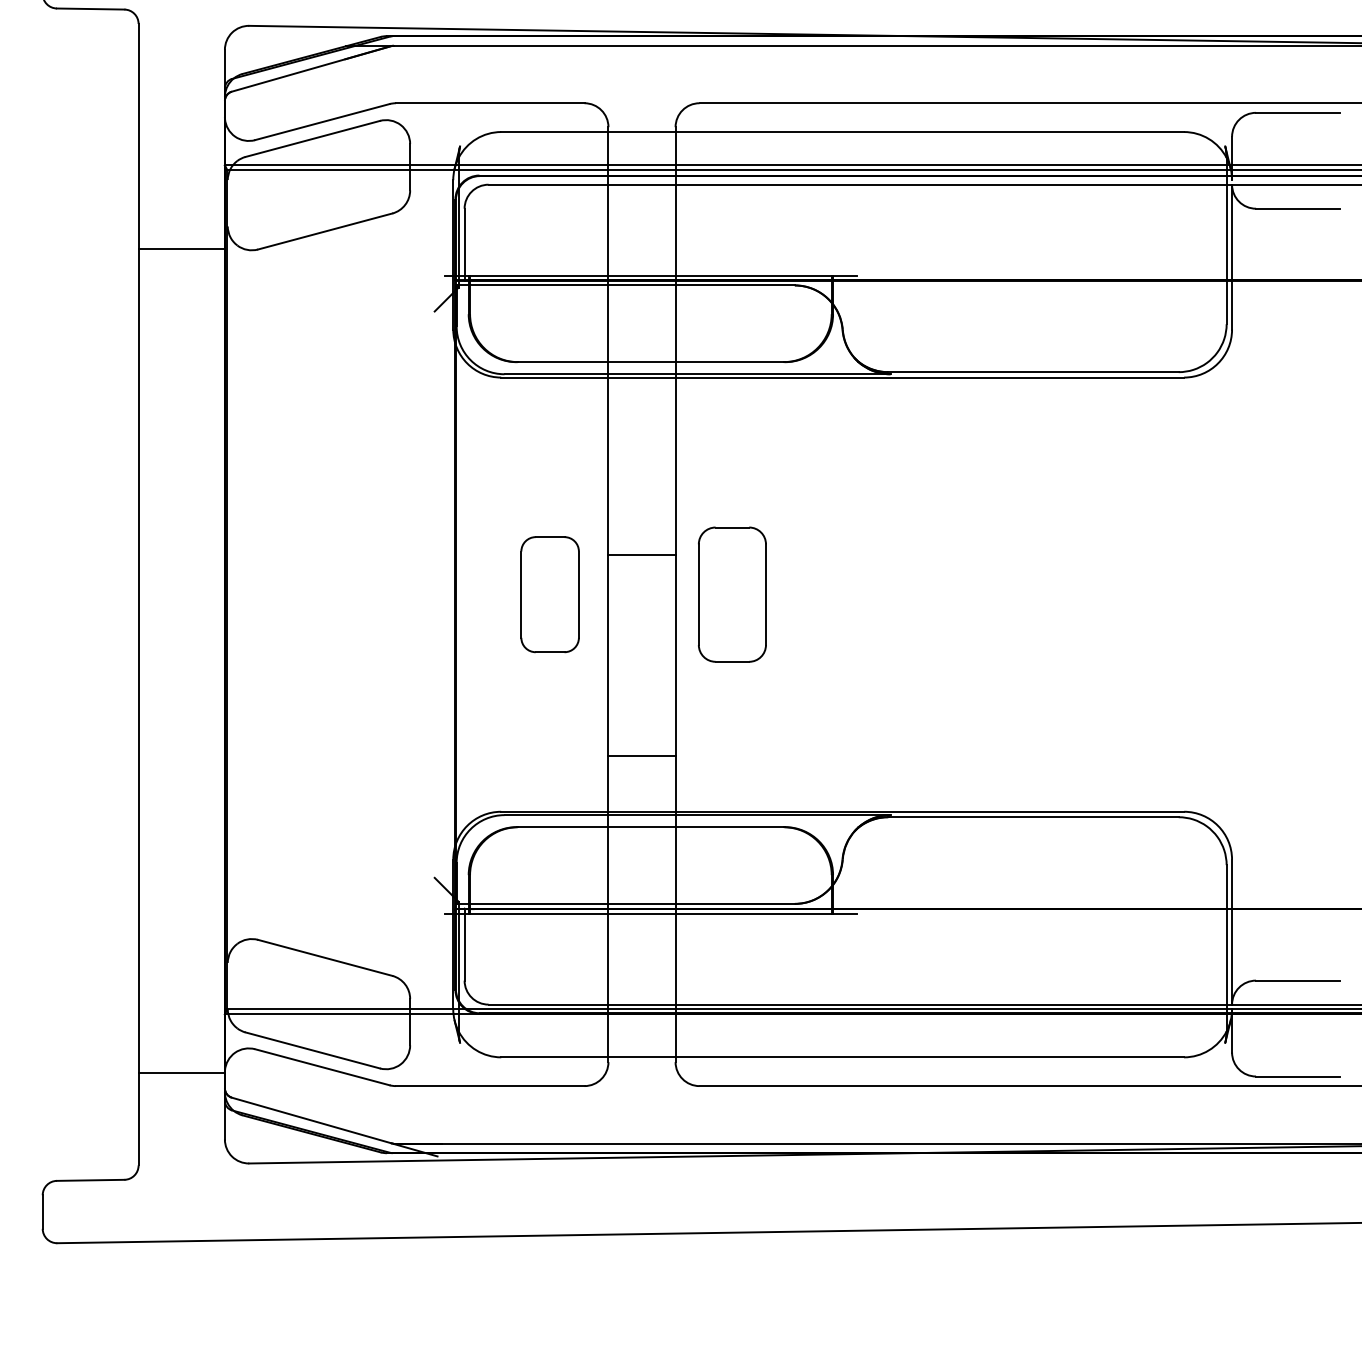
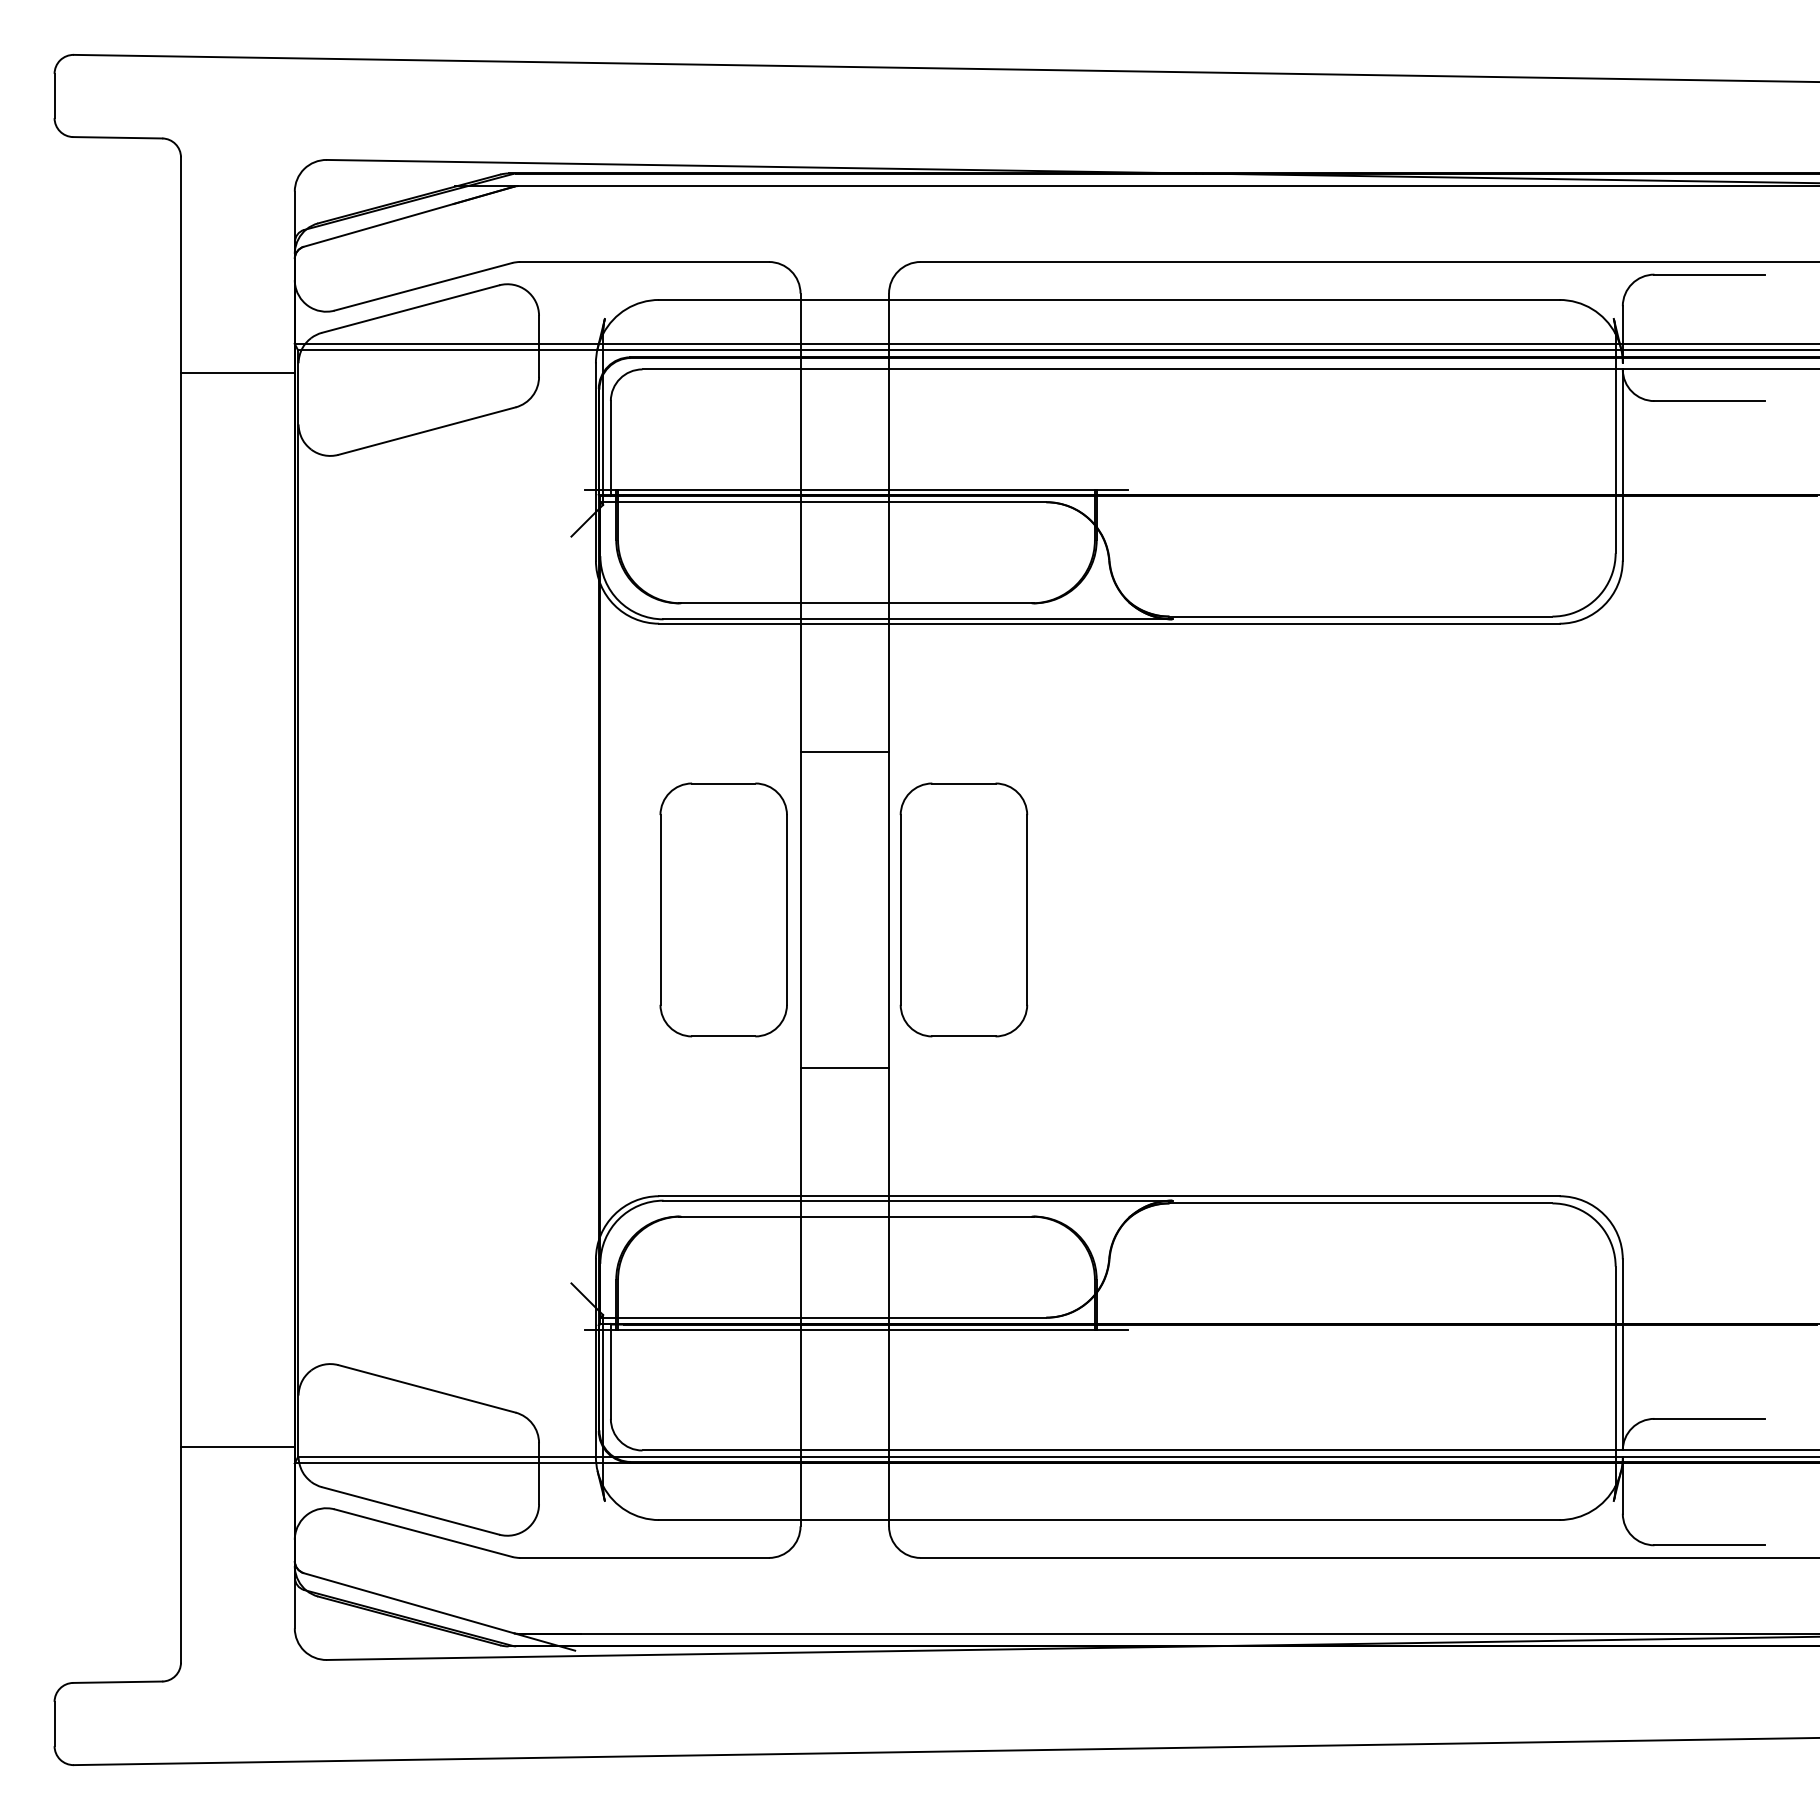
line: (181, 249) -> (237, 372), moved
line: (641, 554) -> (844, 751), moved
part: (550, 594) -> (723, 909), size x1.67
part: (732, 594) -> (963, 909), size x1.43
line: (641, 756) -> (844, 1068), moved
line: (181, 1072) -> (237, 1447), moved

